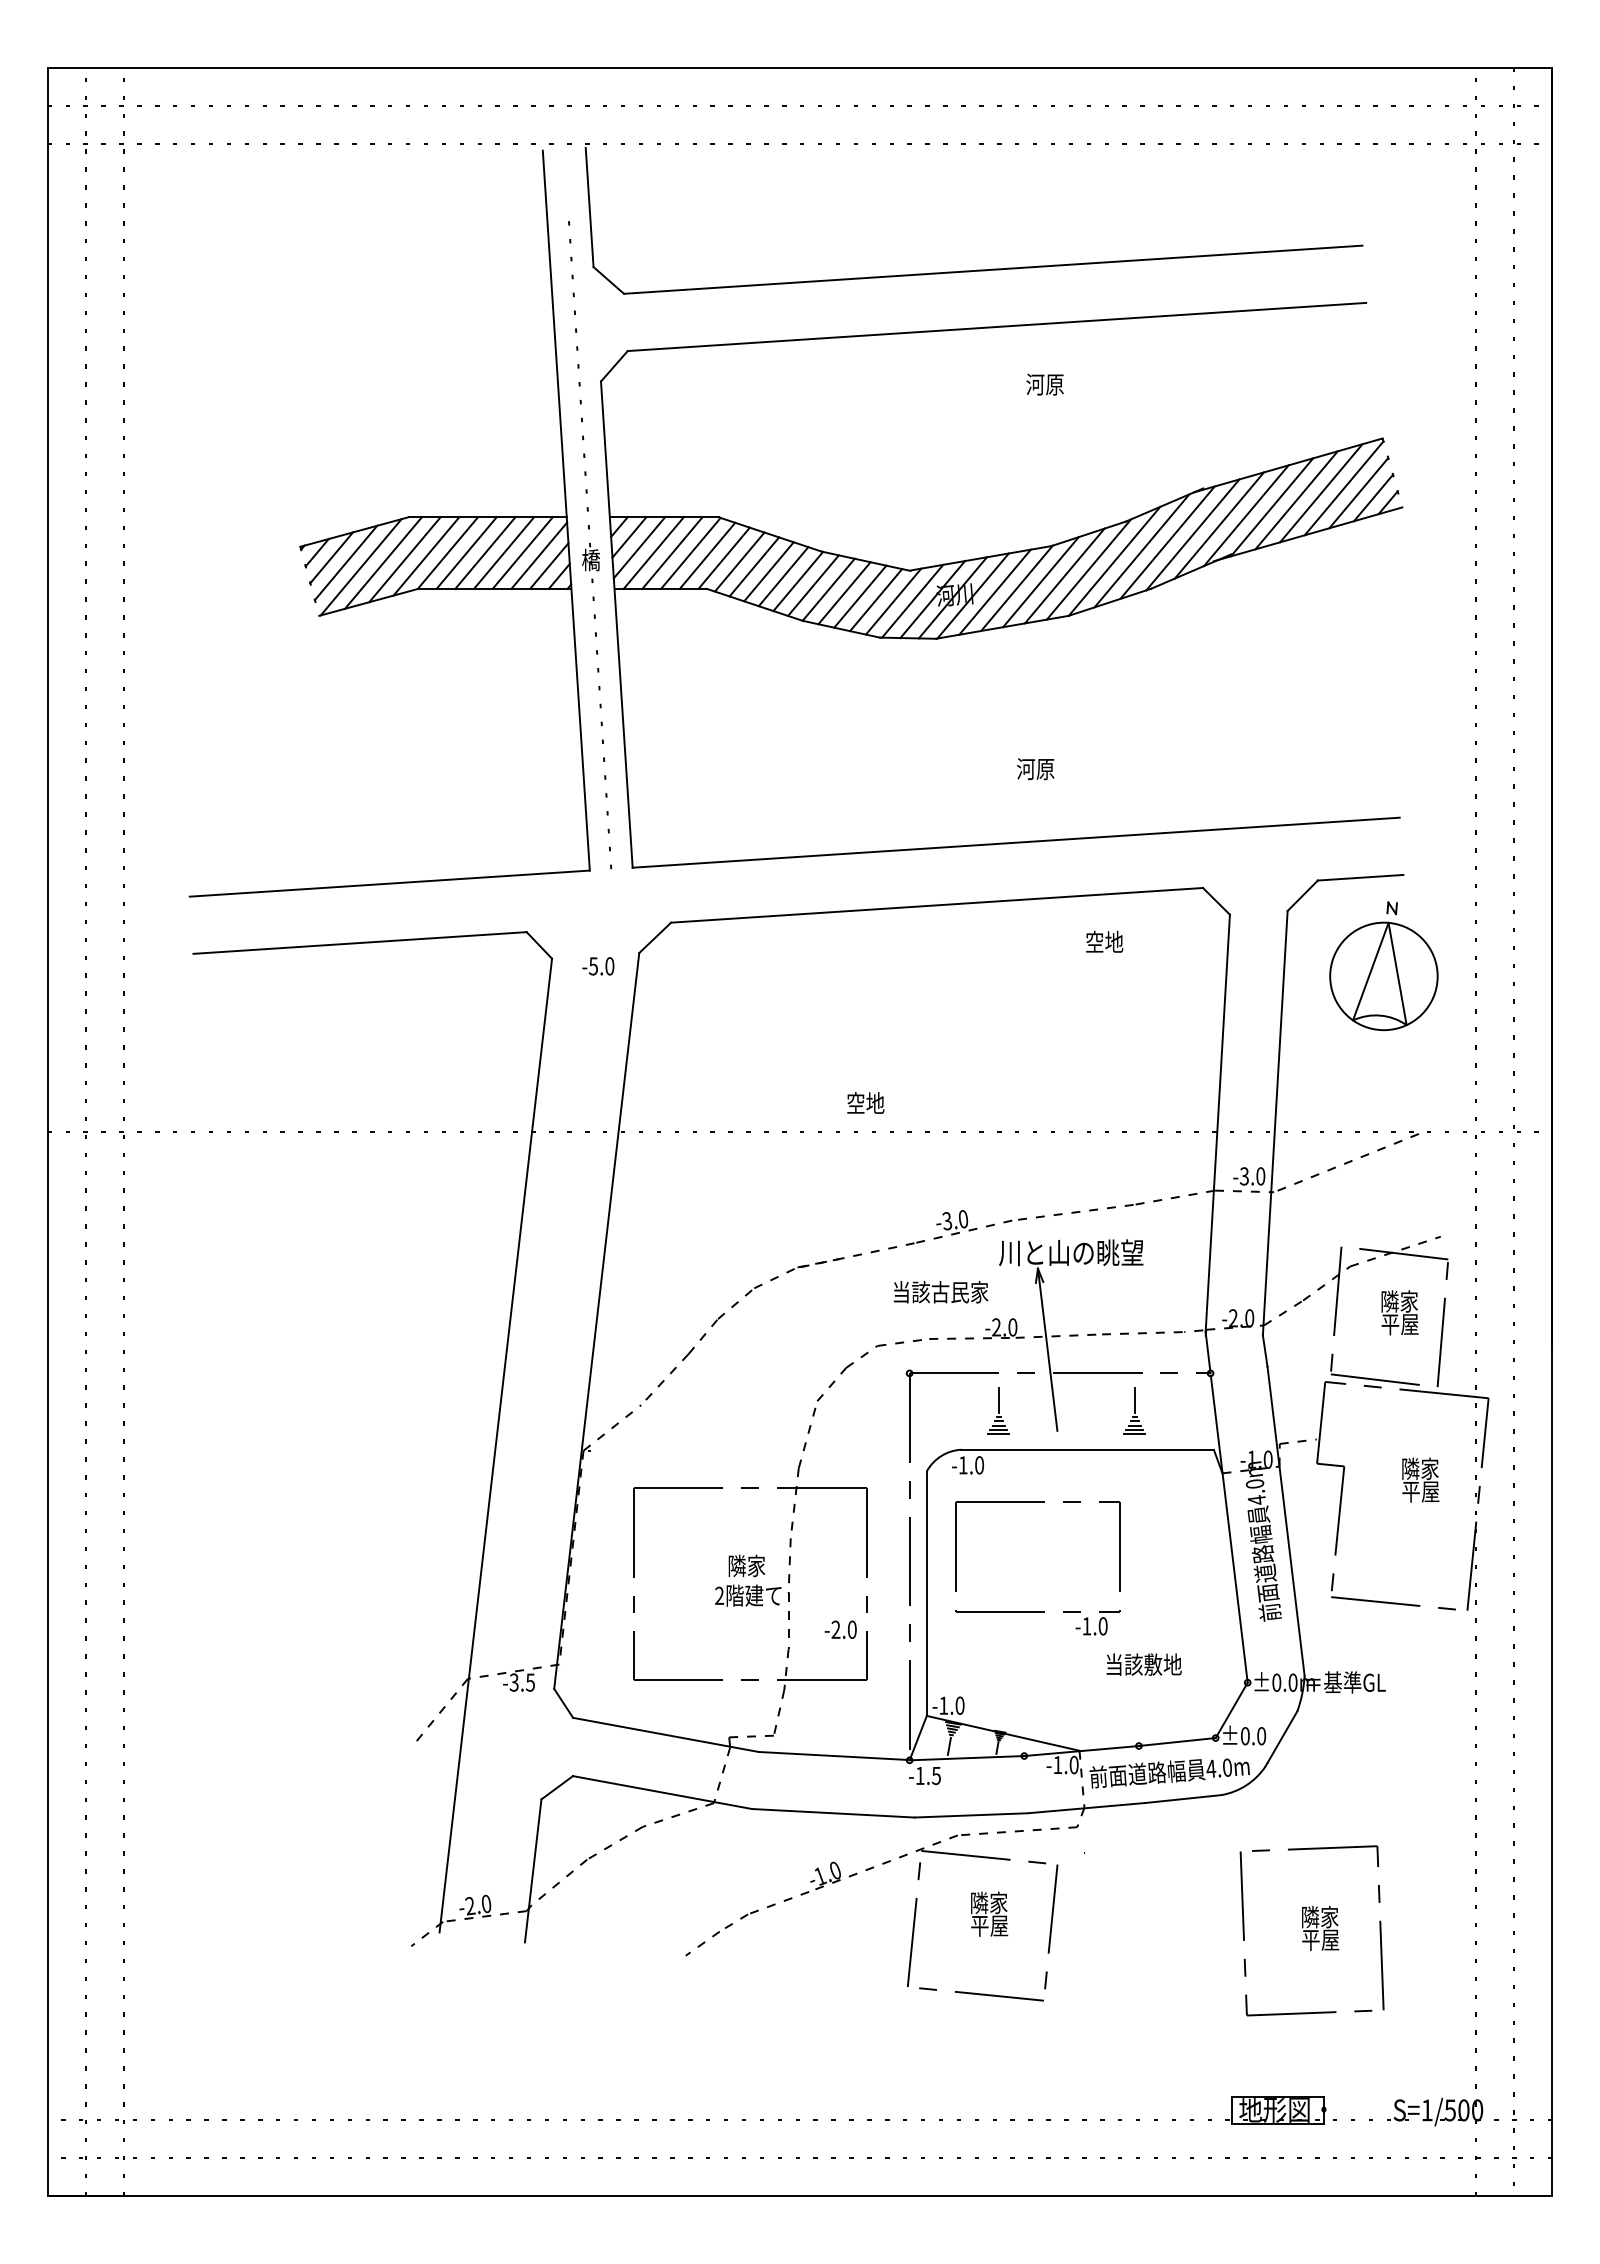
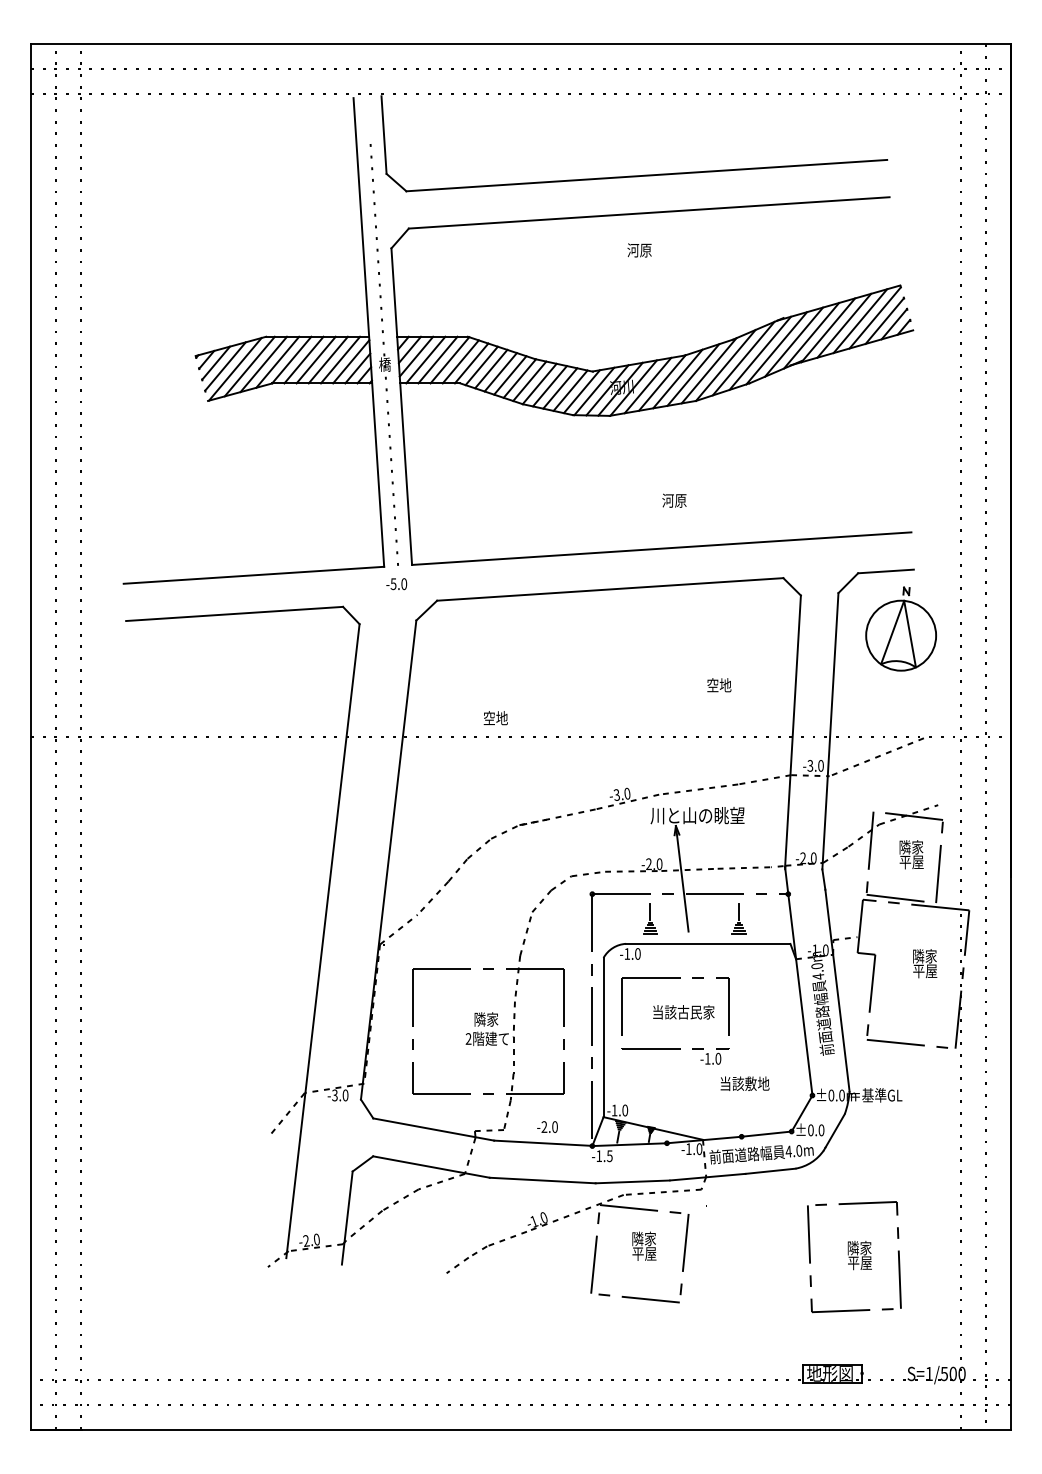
text: (1044, 384) -> (639, 250), moved
text: (1104, 942) -> (719, 685), moved
text: (598, 966) -> (396, 584), moved
text: (865, 1103) -> (495, 718), moved
text: (940, 1292) -> (683, 1012), moved
text: (840, 1628) -> (547, 1126), moved
text: (530, 1682) -> (345, 1095), -3.5 -> -3.0

